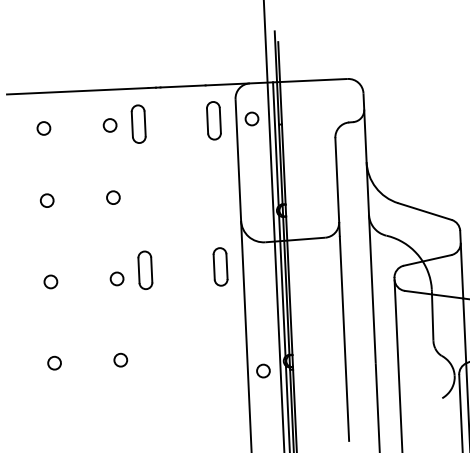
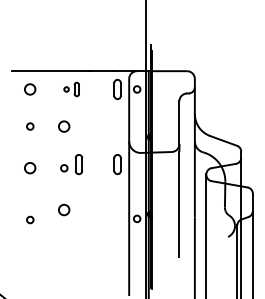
part: (124, 124) -> (71, 89), size x0.7
circle: (44, 128) -> (30, 89), size x1.6
circle: (113, 197) -> (64, 126), size x1.6
circle: (51, 282) -> (30, 168), size x1.6
circle: (121, 359) -> (64, 209), size x1.6
circle: (54, 362) -> (30, 219), moved

